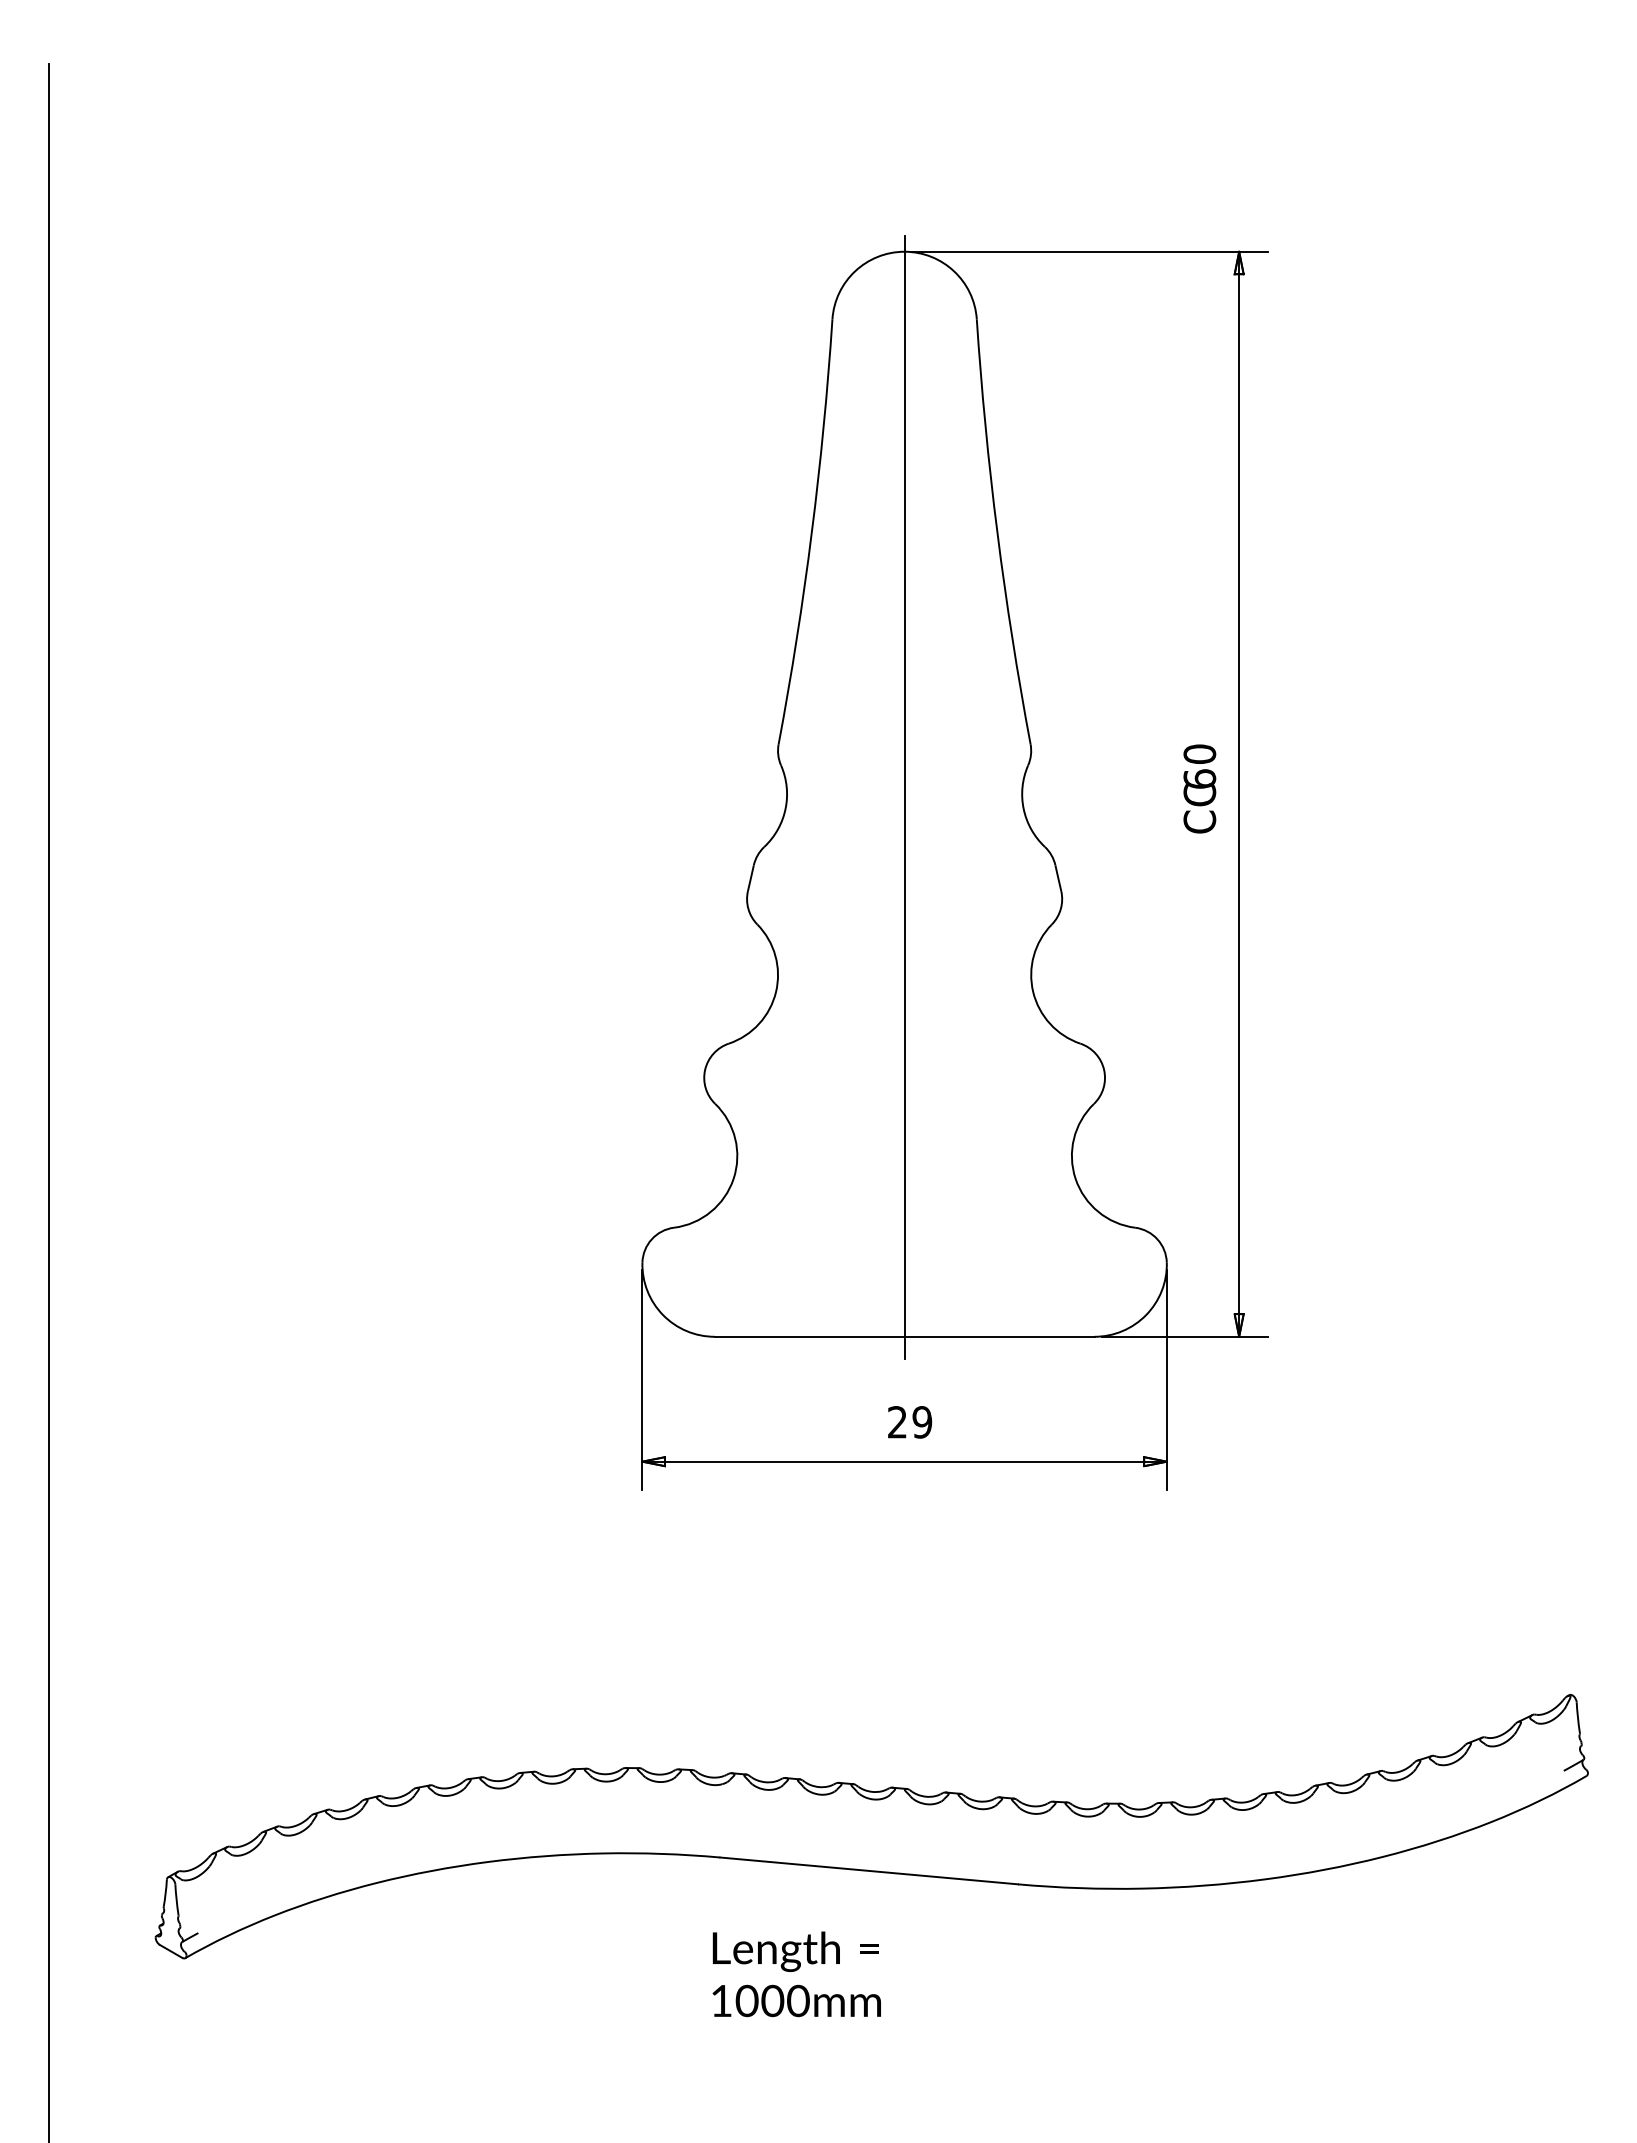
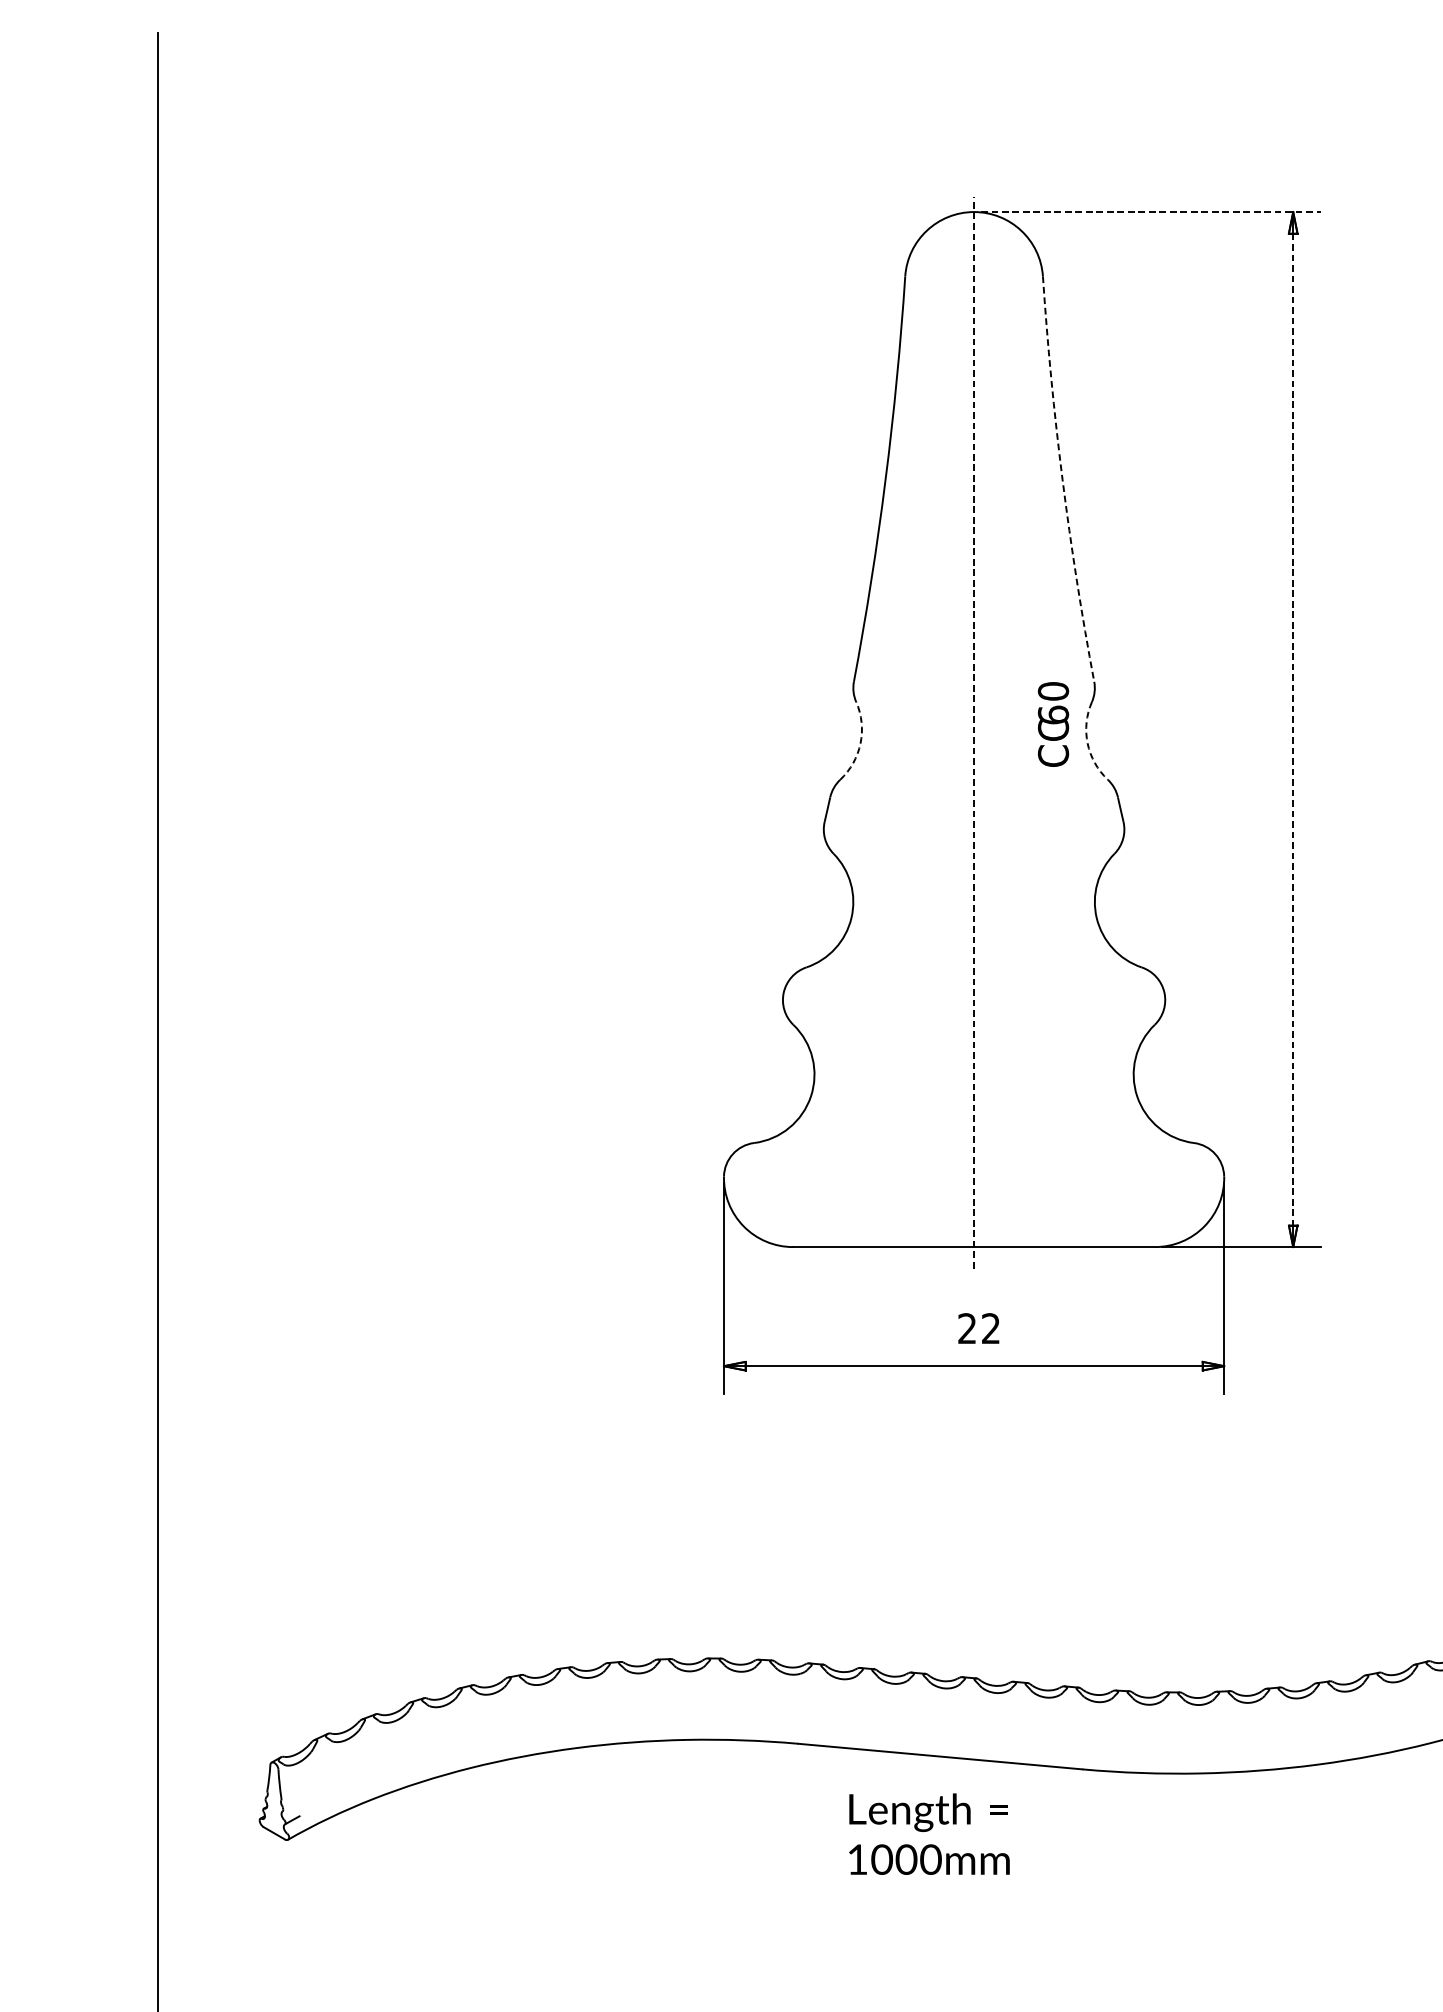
line: (1090, 251) -> (1151, 211), solid -> dashed
arc: (997, 532) -> (1062, 479), solid -> dashed
text: (1199, 788) -> (1053, 724), moved
line: (1239, 794) -> (1293, 729), solid -> dashed
line: (904, 797) -> (973, 732), solid -> dashed
arc: (785, 808) -> (860, 743), solid -> dashed
arc: (1023, 808) -> (1087, 743), solid -> dashed
text: (922, 1422) -> (991, 1328), 29 -> 22
text: (796, 1974) -> (929, 1834), moved

